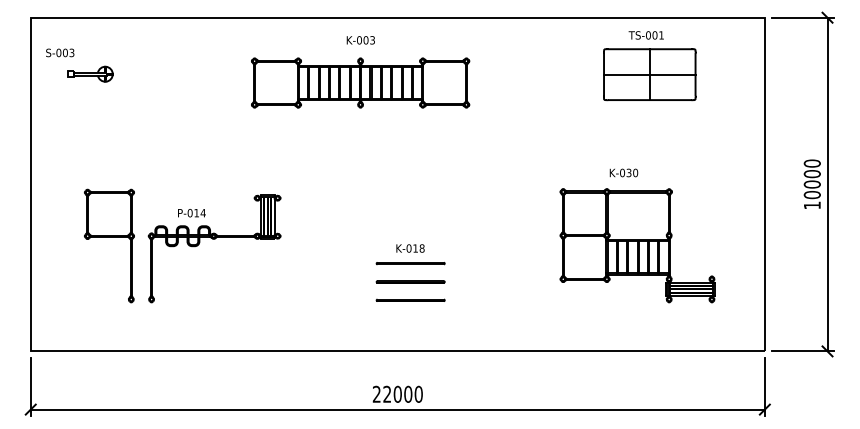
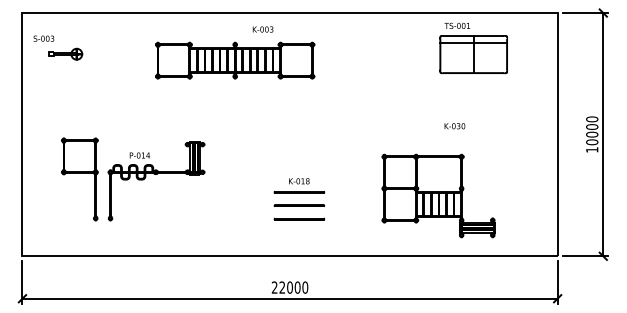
text: (645, 35) -> (456, 26), moved
line: (649, 74) -> (473, 42), moved
part: (360, 82) -> (235, 60), moved
part: (637, 245) -> (438, 195), moved

